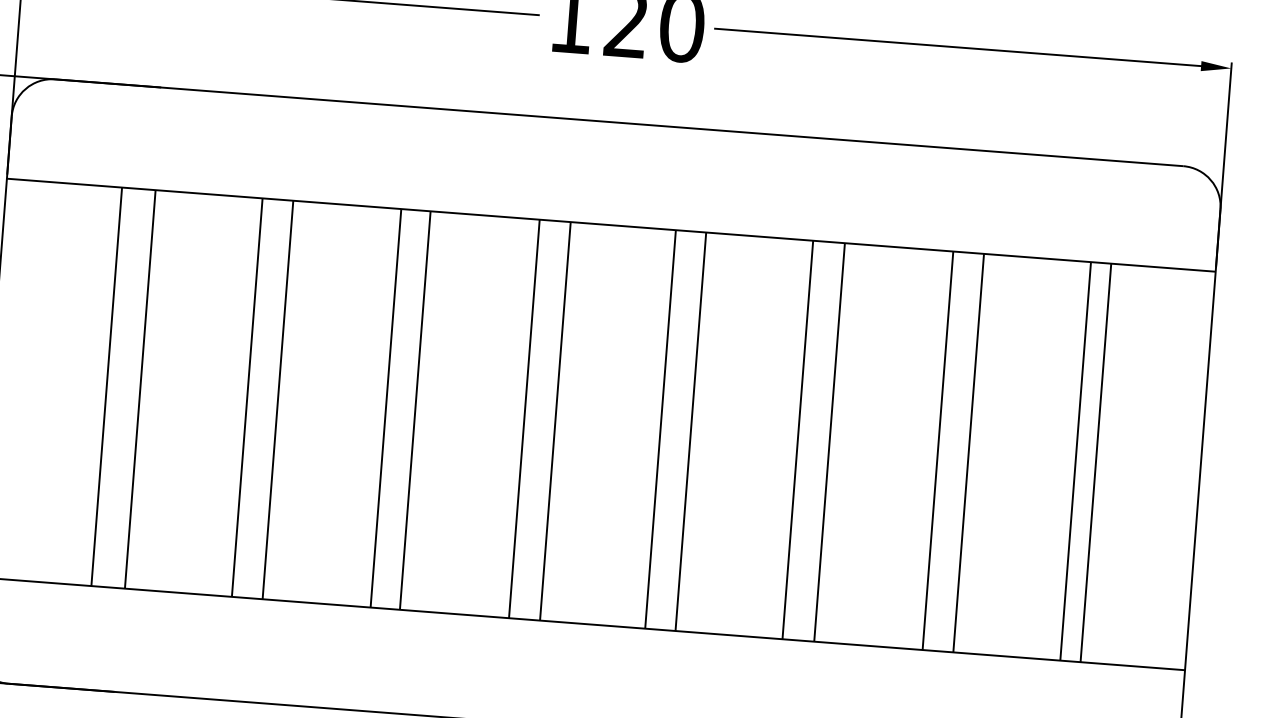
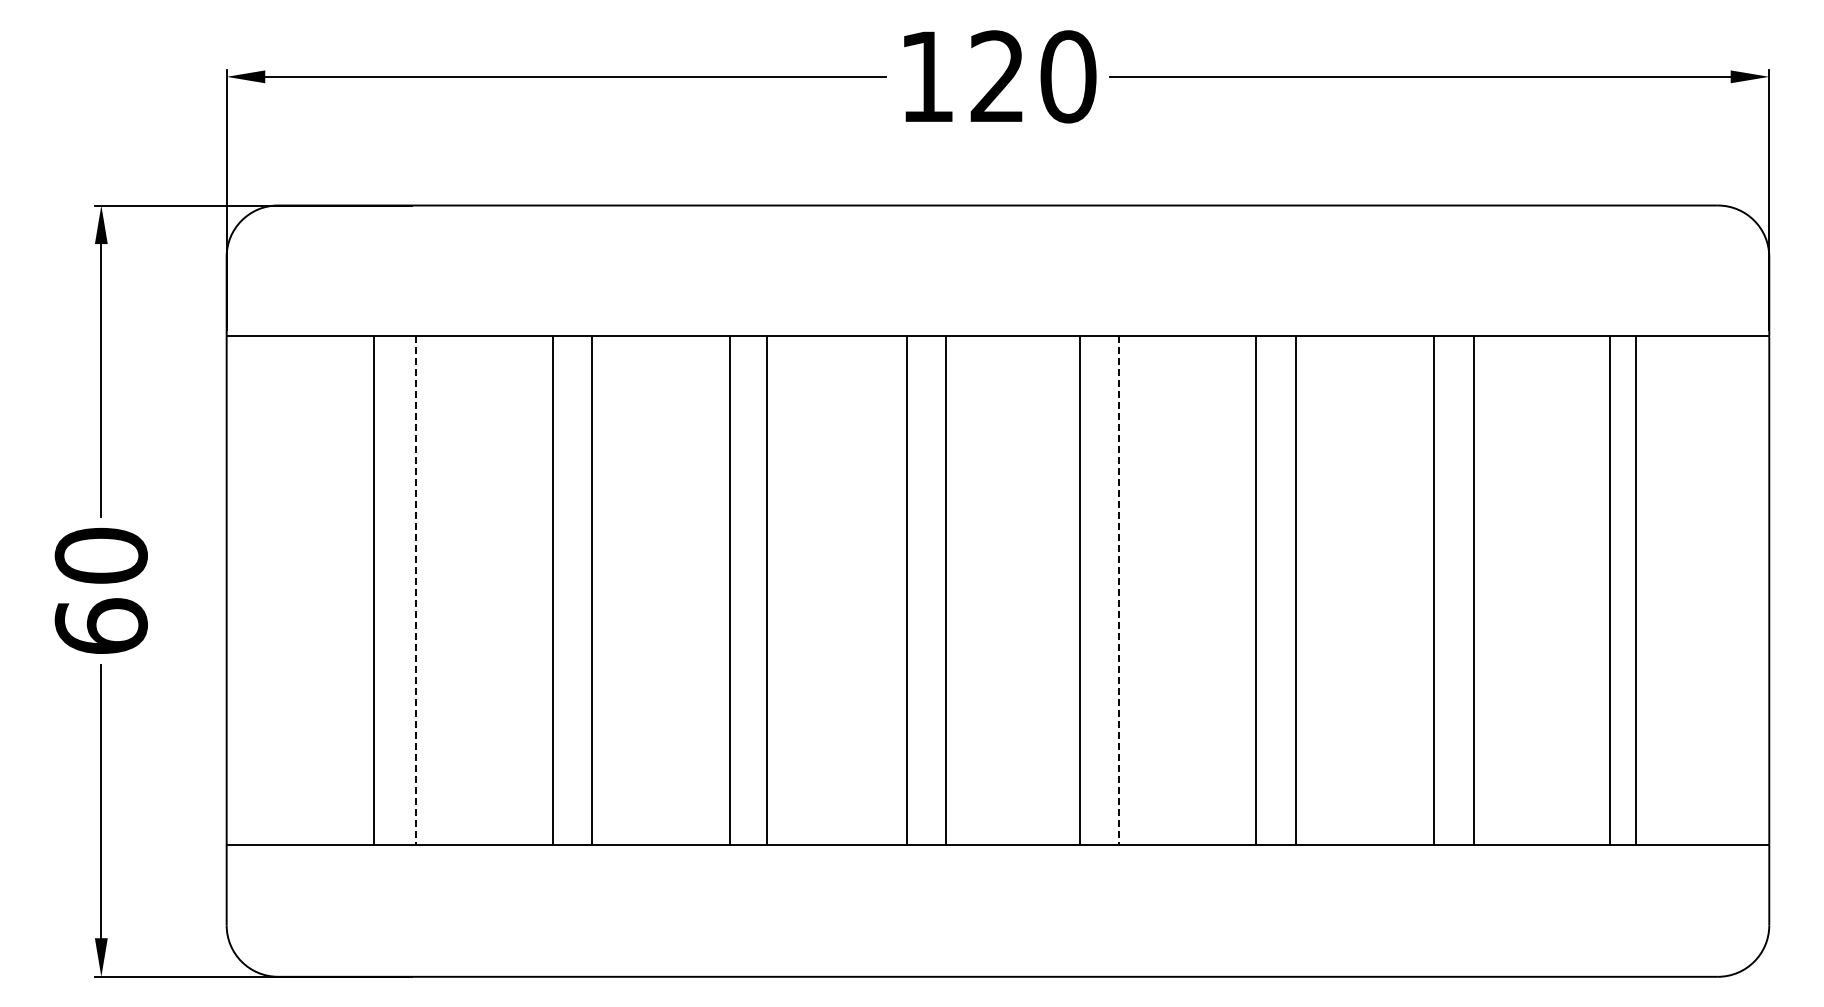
line: (140, 390) -> (416, 591), solid -> dashed
line: (691, 432) -> (1119, 591), solid -> dashed

